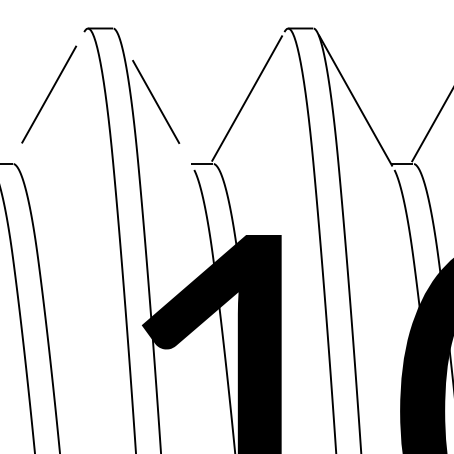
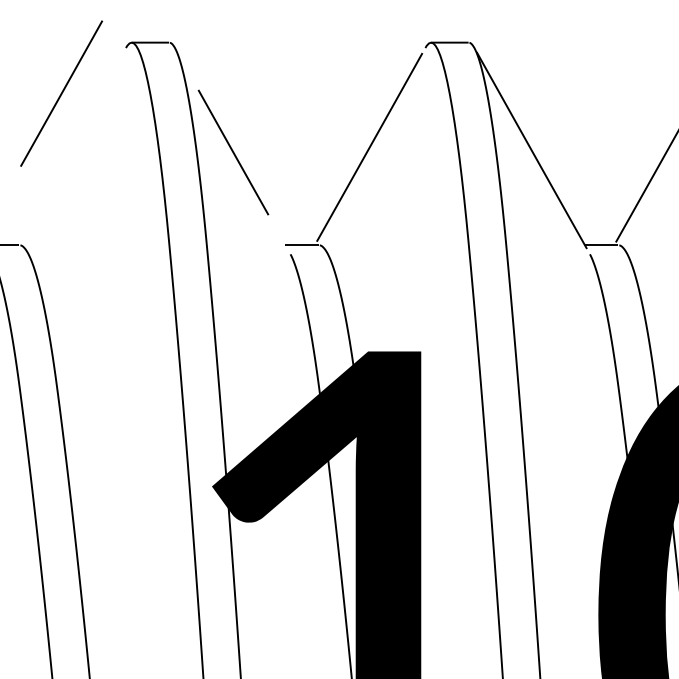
line: (49, 94) -> (62, 93), moved

